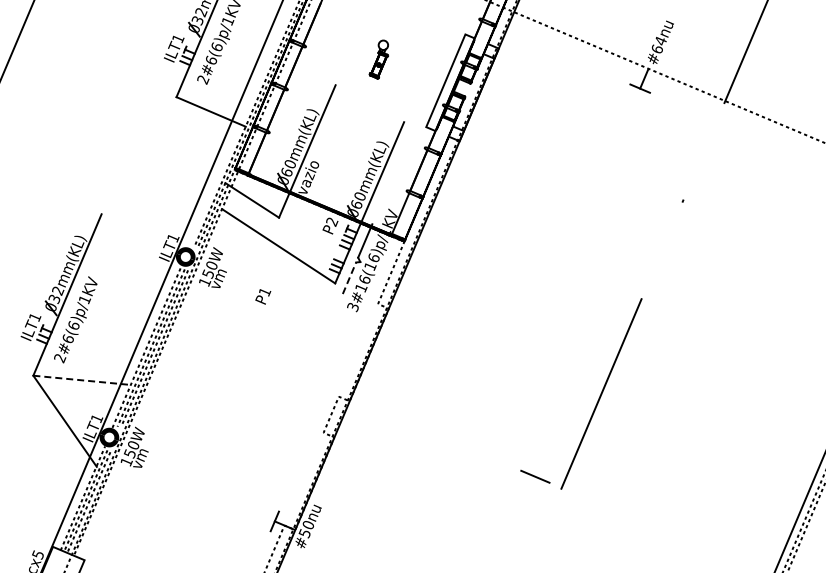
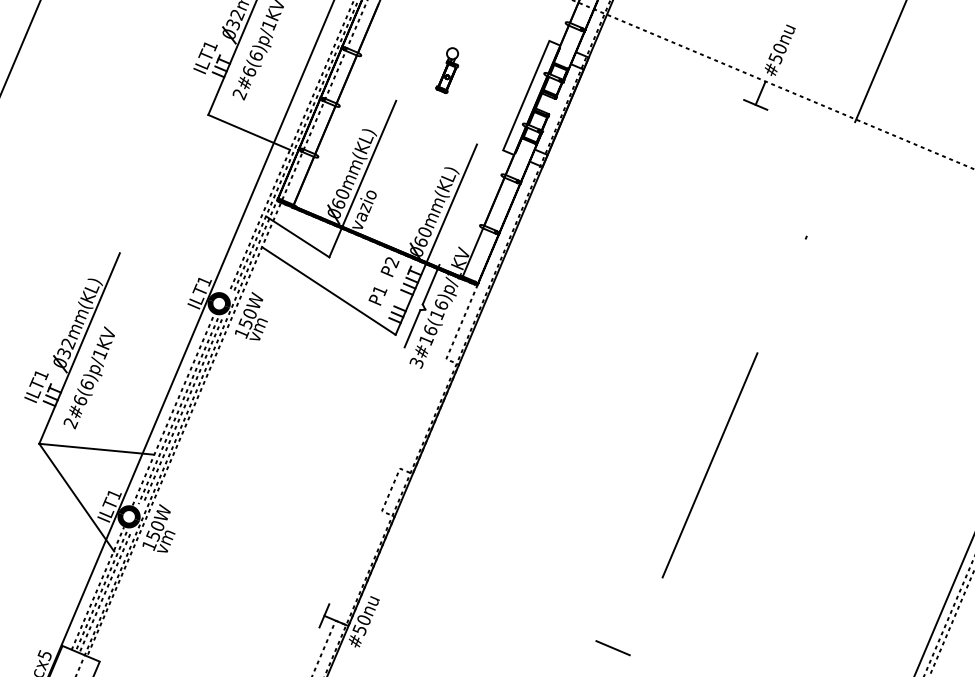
text: (658, 45) -> (777, 53), #64nu -> #50nu
line: (349, 277) -> (412, 327), dashed -> solid
text: (263, 296) -> (378, 295), moved
line: (82, 380) -> (97, 449), dashed -> solid
line: (535, 476) -> (613, 647), moved

